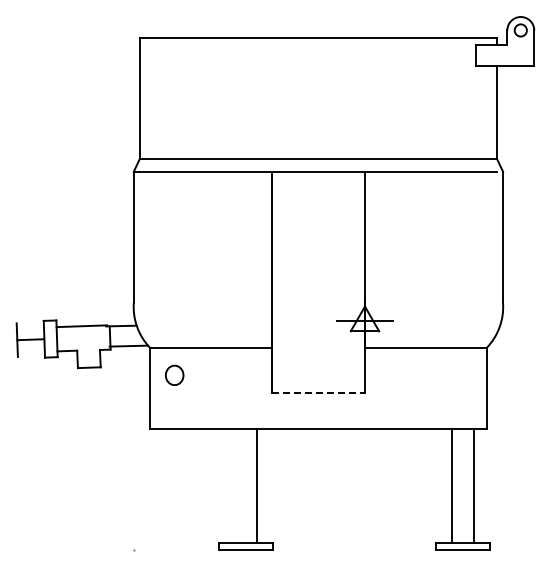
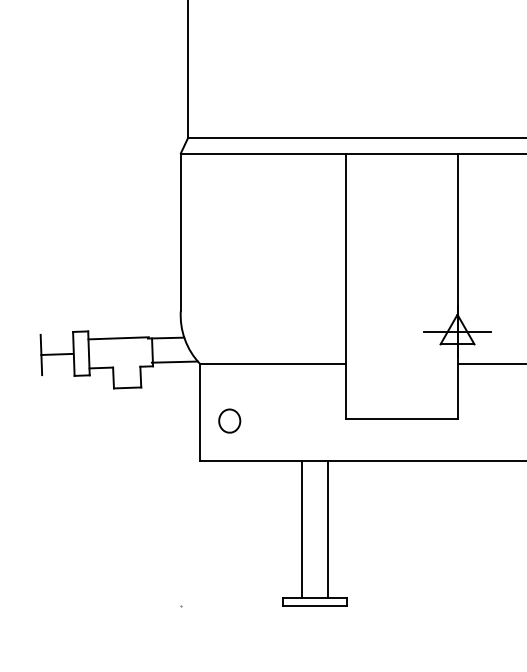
part: (174, 374) -> (229, 420), moved
line: (318, 393) -> (401, 418), dashed -> solid
line: (235, 486) -> (302, 530), added

